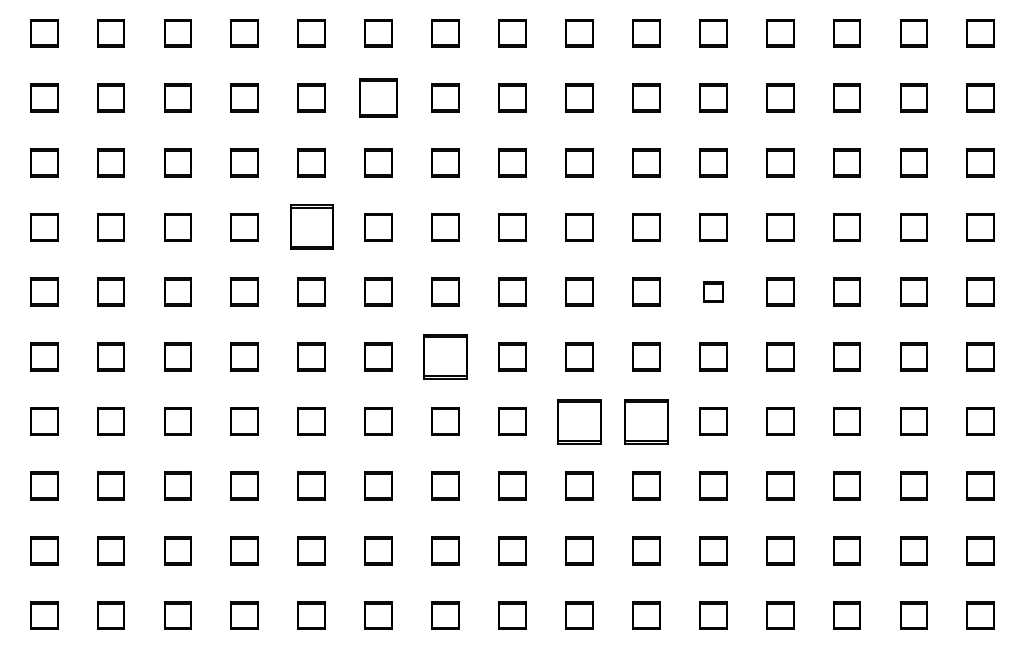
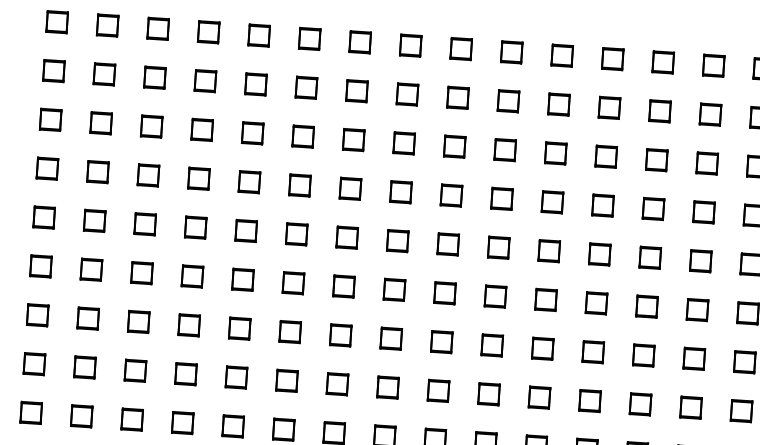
part: (378, 97) -> (306, 87), size x0.71
part: (311, 227) -> (249, 182), size x0.62
part: (713, 291) -> (549, 250), size x1.43
part: (445, 356) -> (343, 286), size x0.62
part: (579, 421) -> (441, 342), size x0.62
part: (646, 421) -> (492, 345), size x0.62

